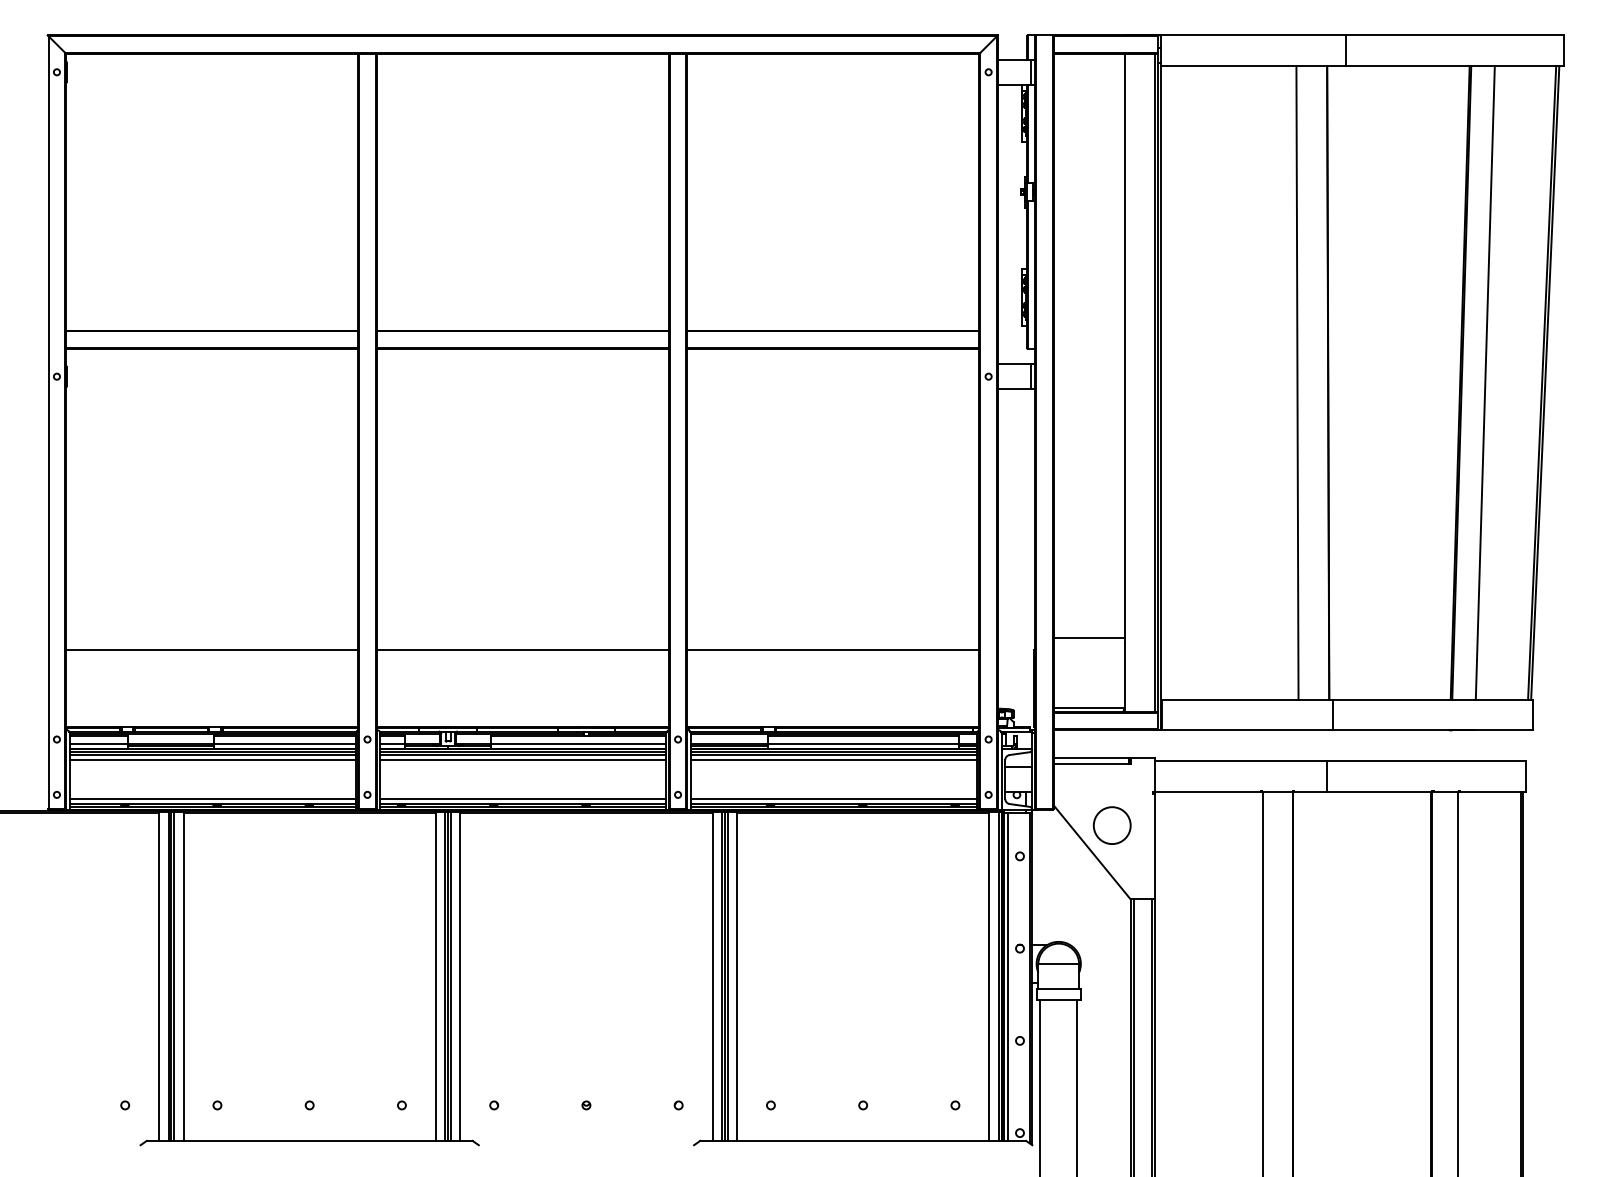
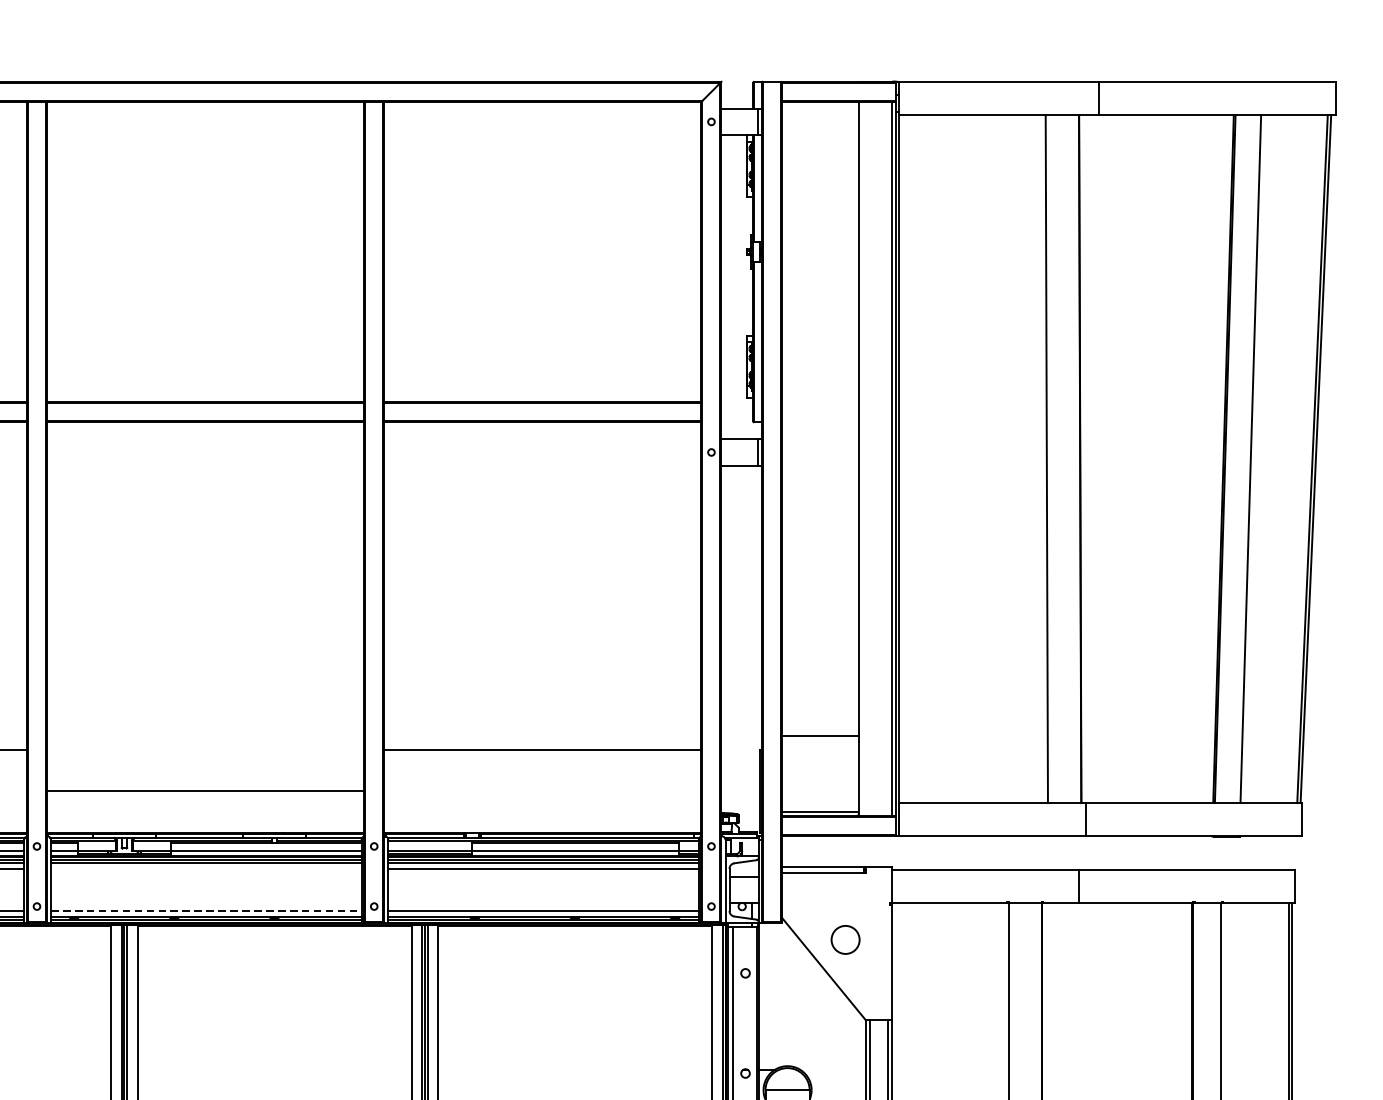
line: (522, 650) -> (205, 791), moved
line: (523, 760) -> (206, 869), removed
line: (523, 798) -> (206, 910), solid -> dashed
circle: (1111, 825) -> (844, 939), size x0.7

